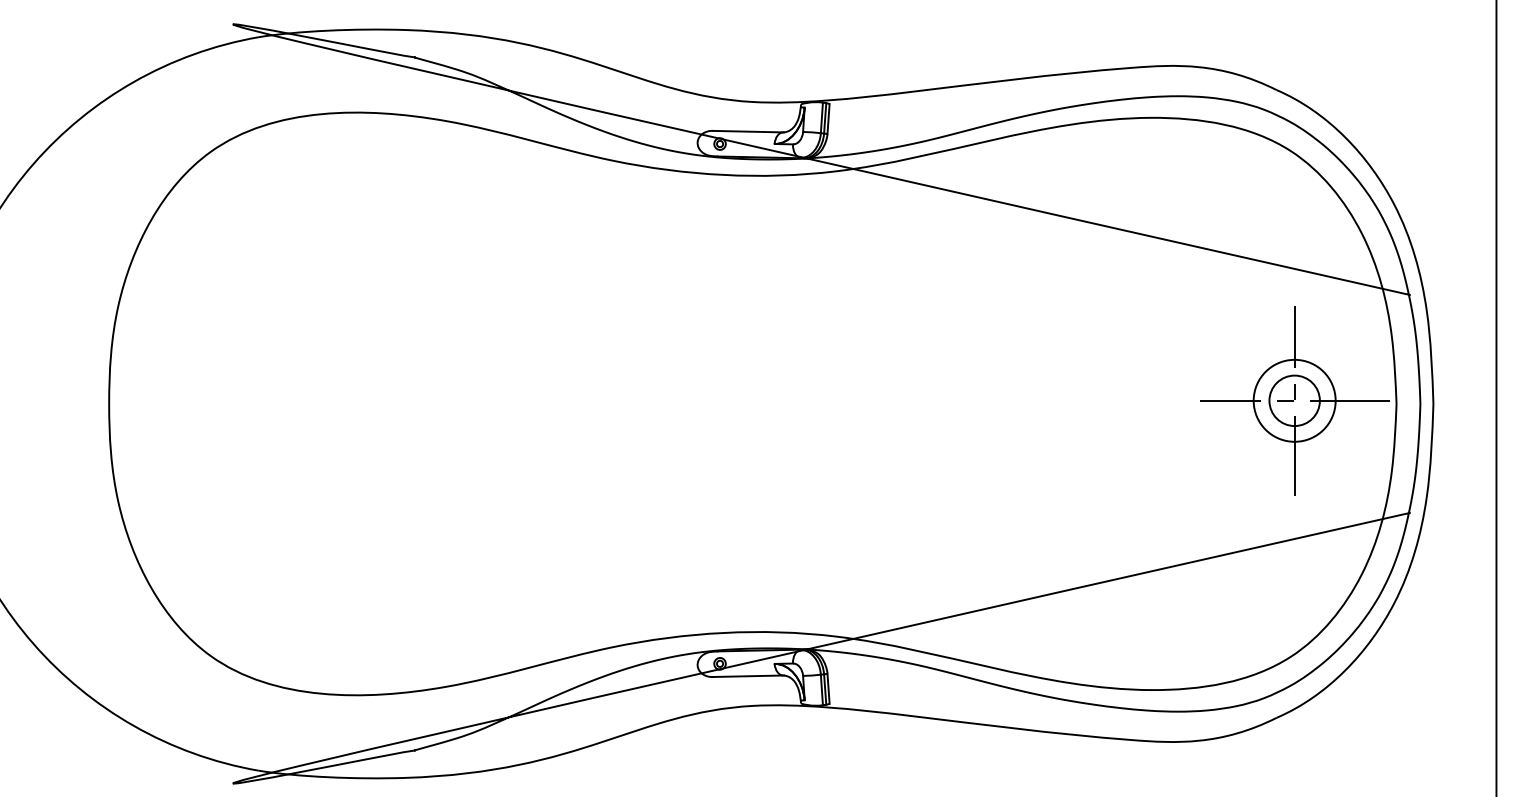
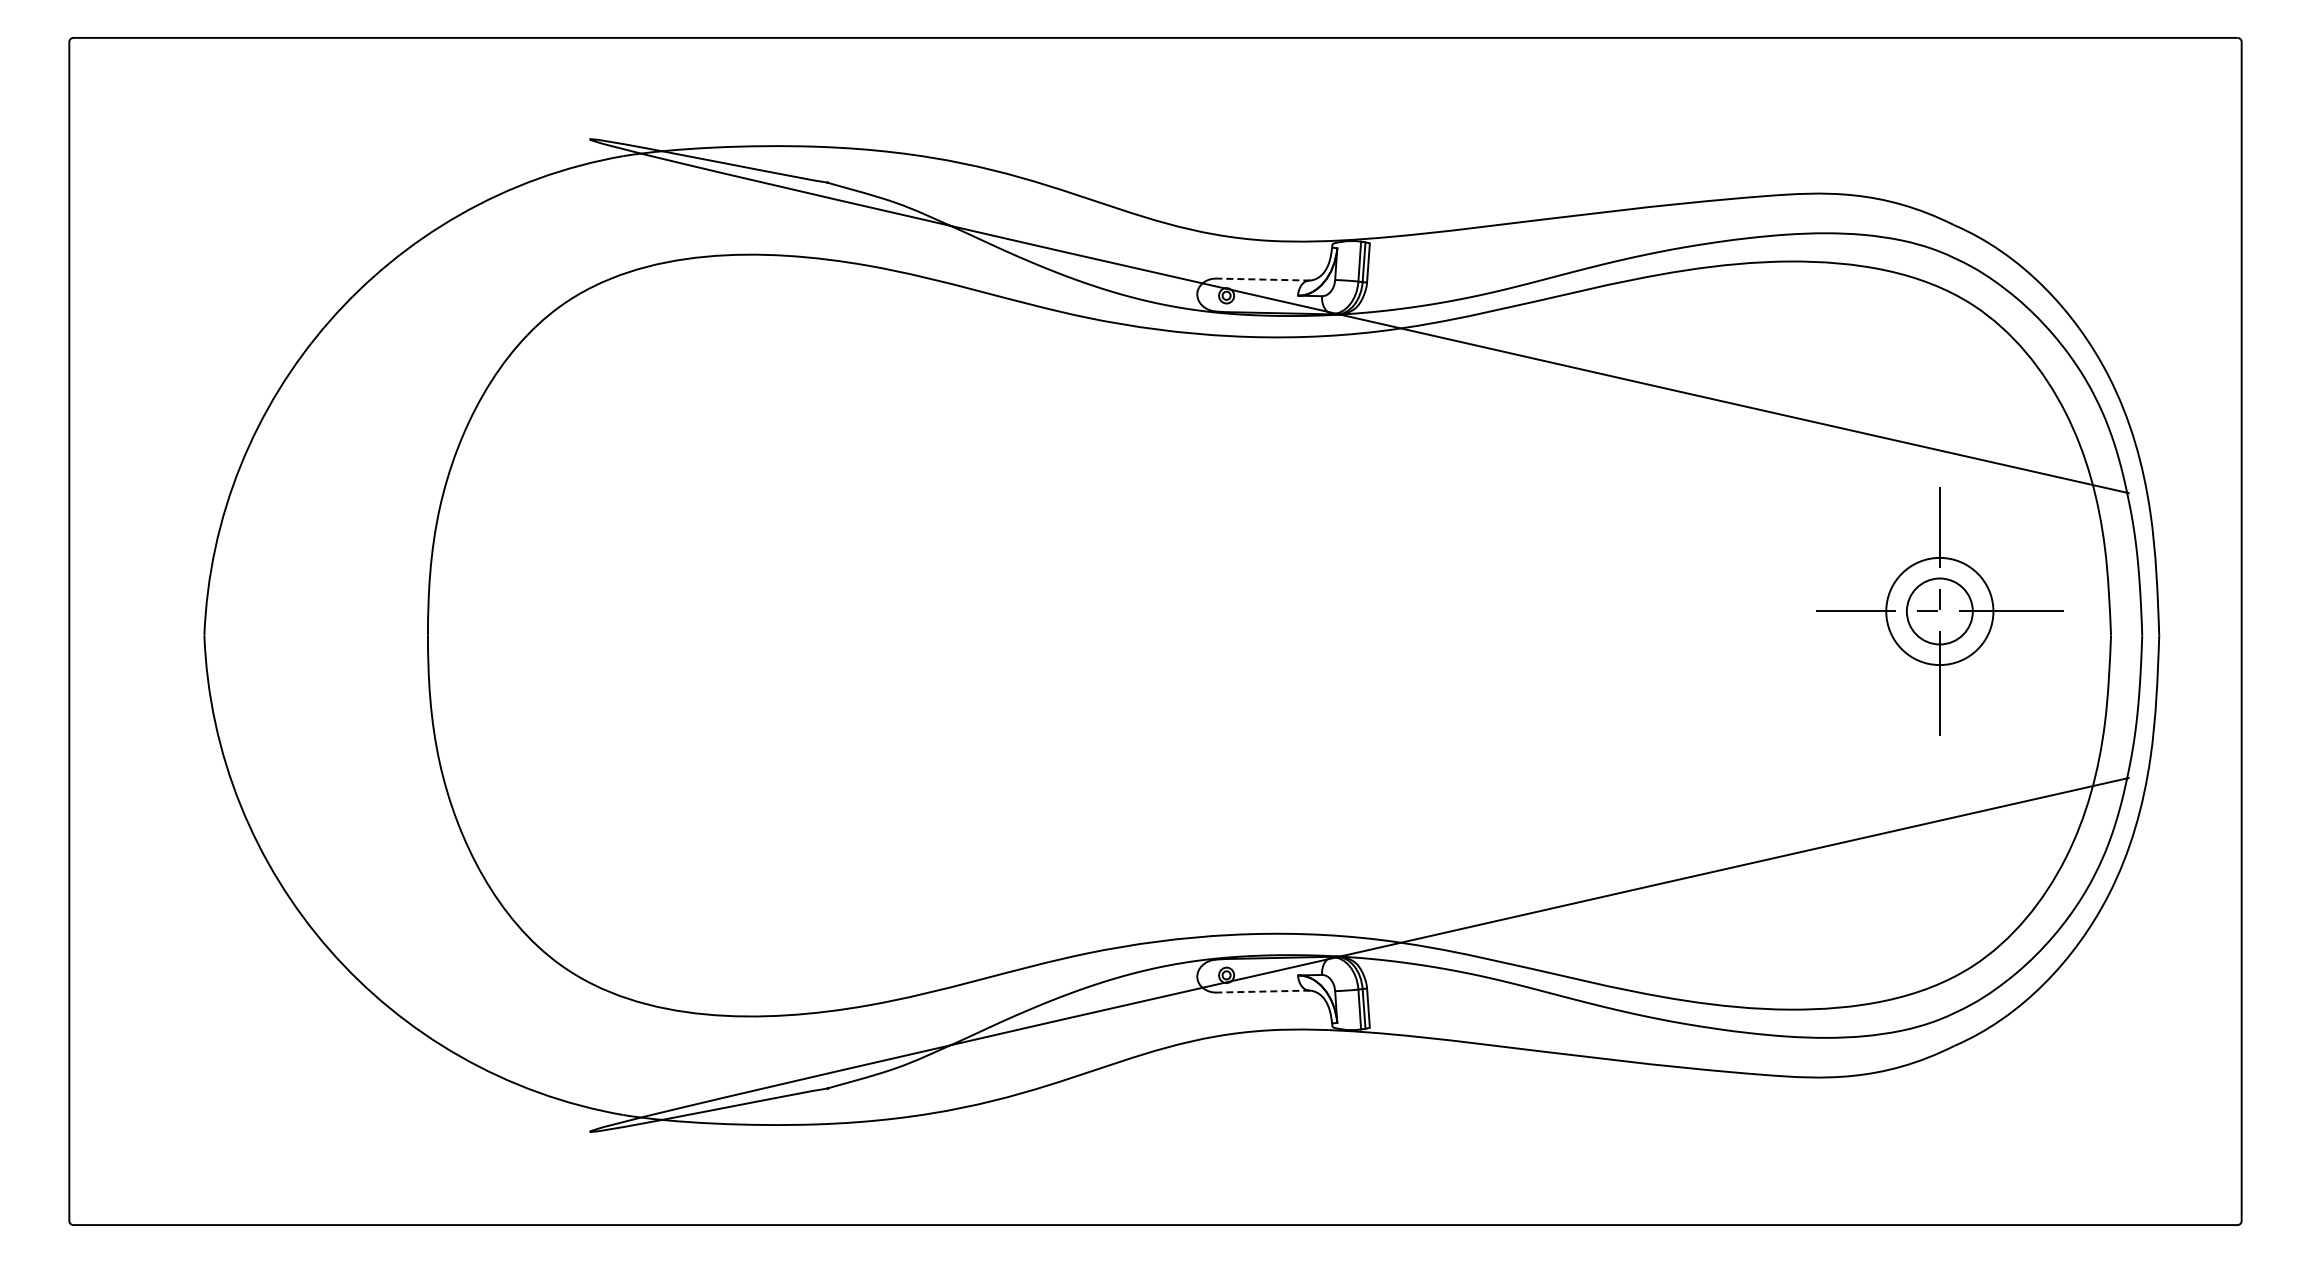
line: (748, 131) -> (1263, 279), solid -> dashed
part: (1294, 400) -> (1939, 611), moved
line: (748, 676) -> (1263, 991), solid -> dashed

